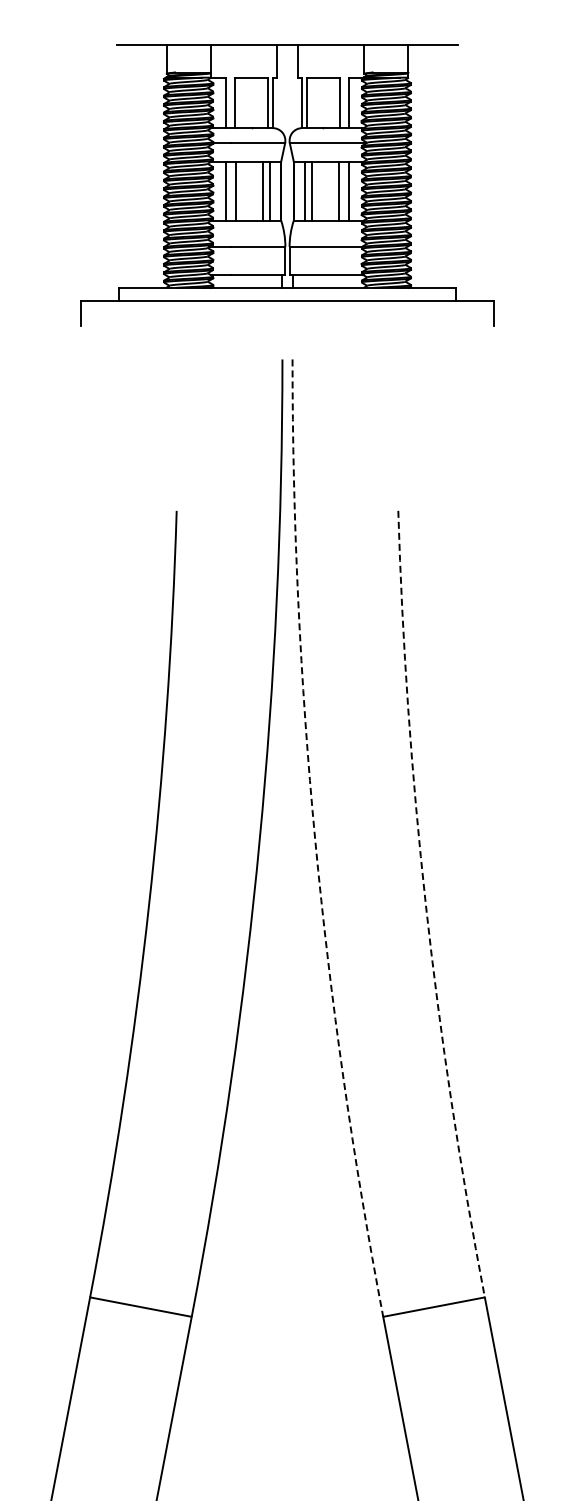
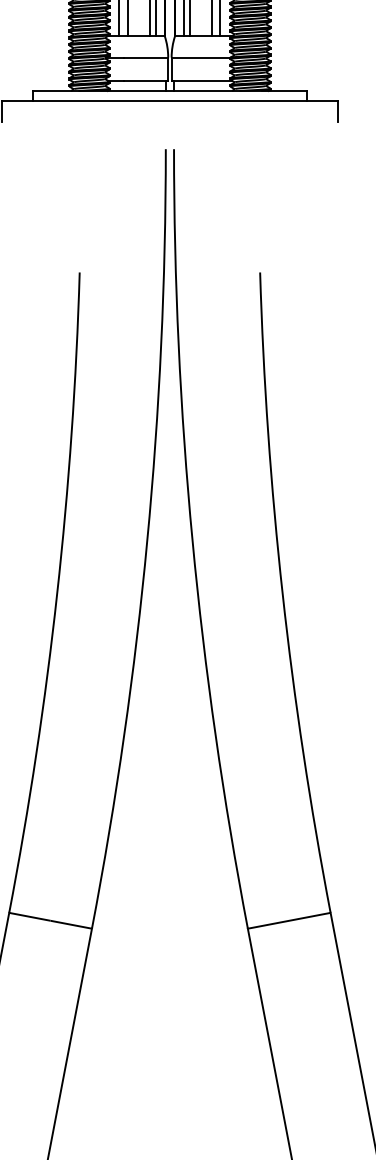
arc: (315, 840) -> (192, 540), dashed -> solid
arc: (425, 905) -> (282, 593), dashed -> solid

